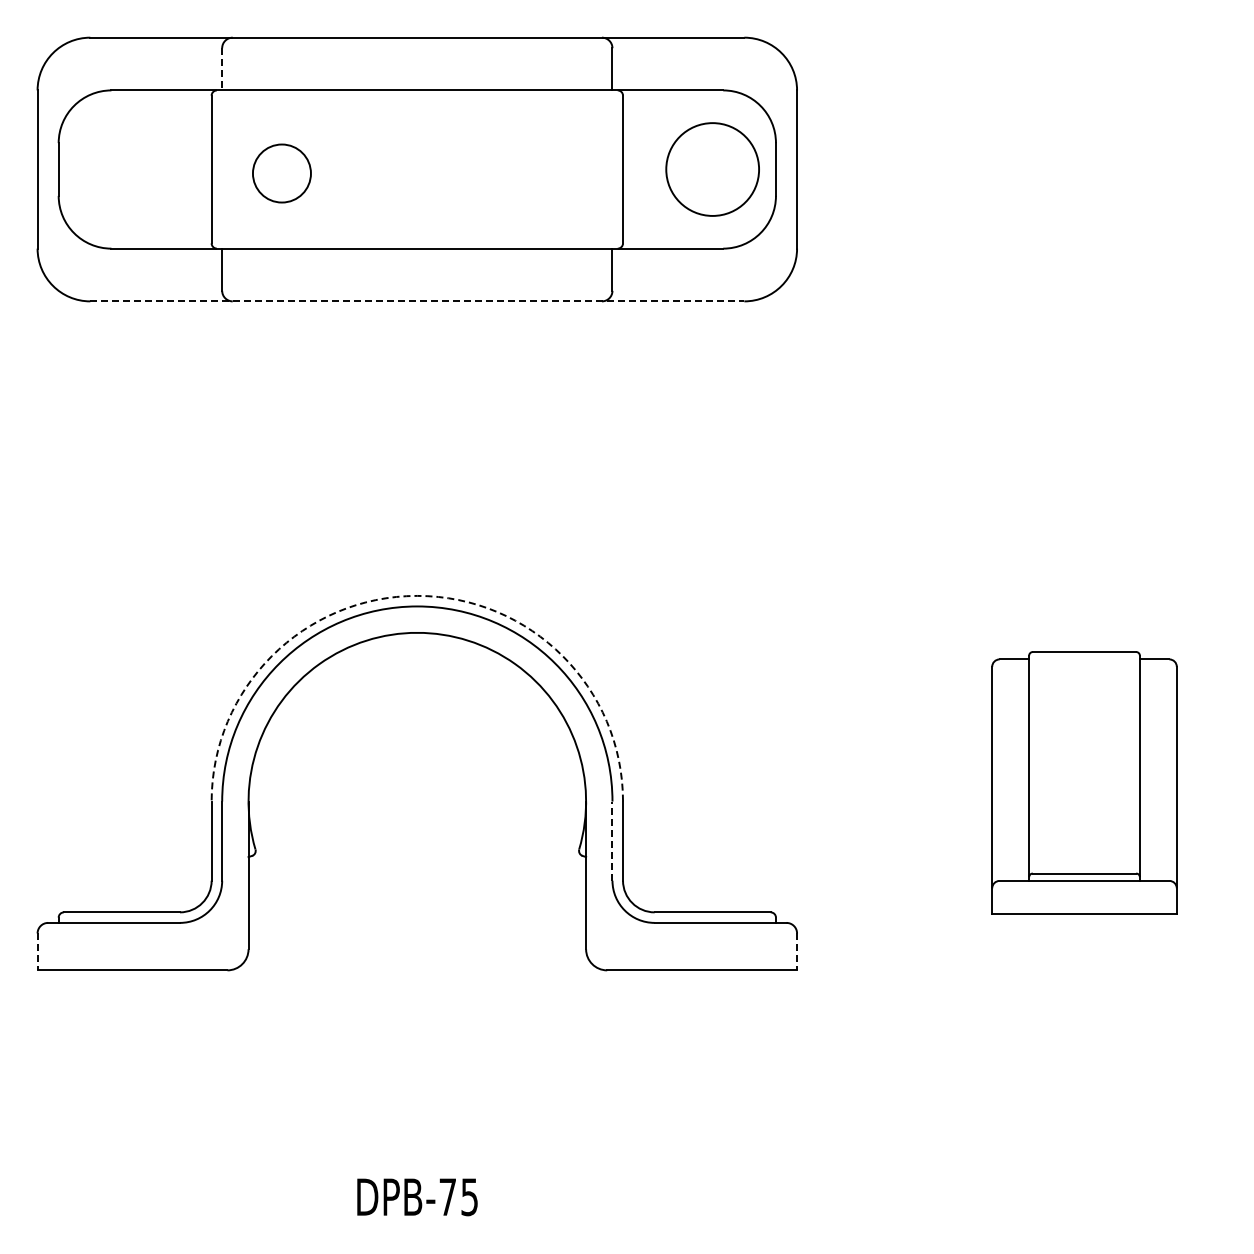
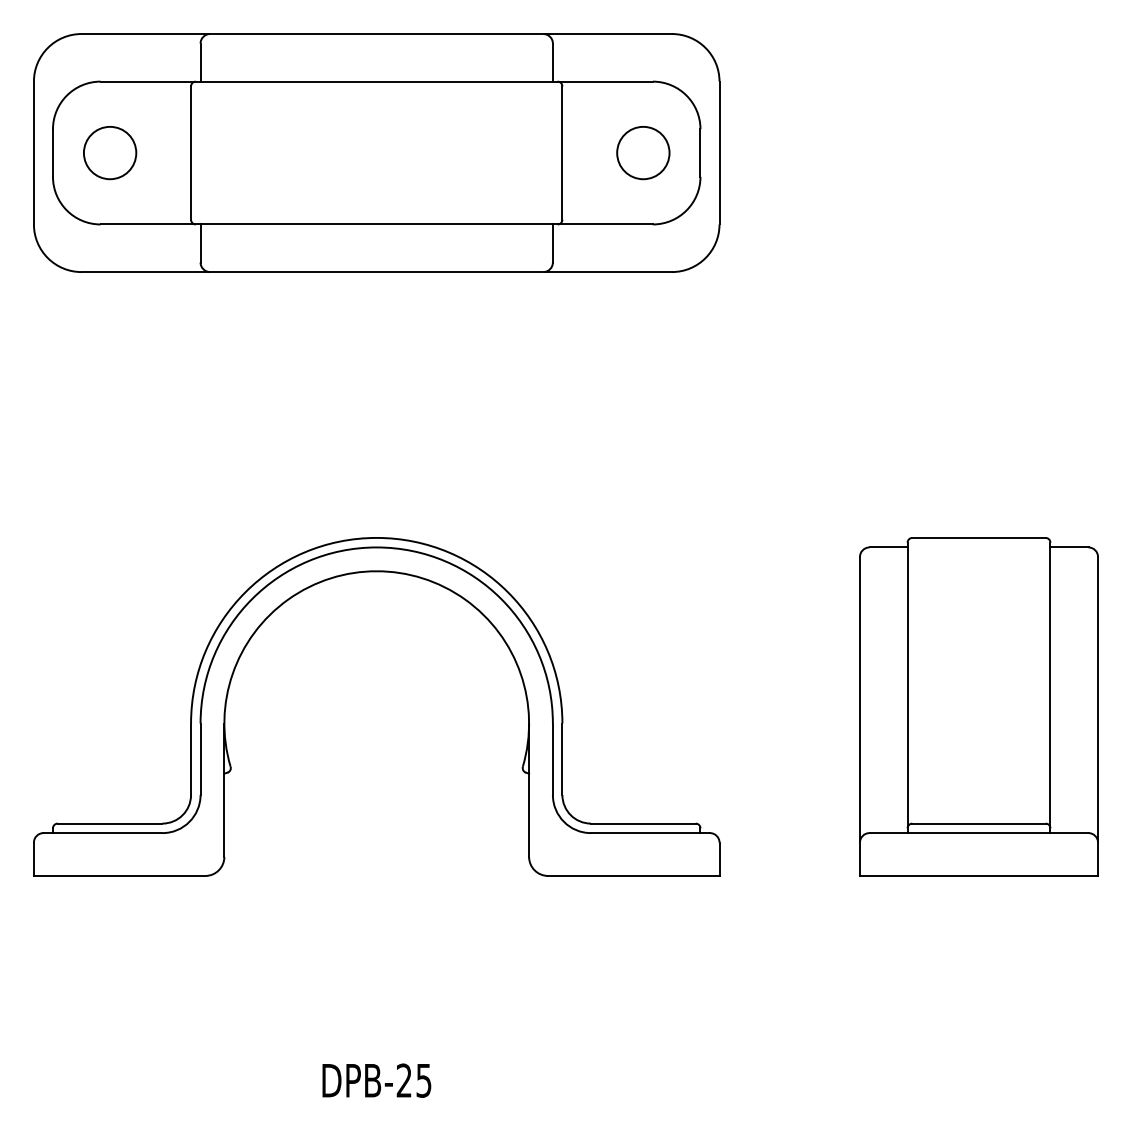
line: (222, 69) -> (200, 62), dashed -> solid
circle: (712, 169) -> (643, 153), size x0.62
circle: (281, 173) -> (109, 153), moved
line: (417, 301) -> (376, 272), dashed -> solid
arc: (417, 595) -> (376, 537), dashed -> solid
part: (1084, 782) -> (978, 706), size x1.43
line: (612, 841) -> (552, 759), dashed -> solid
line: (37, 952) -> (33, 859), dashed -> solid
line: (797, 952) -> (719, 859), dashed -> solid
text: (447, 1196) -> (403, 1080), DPB-75 -> DPB-25

